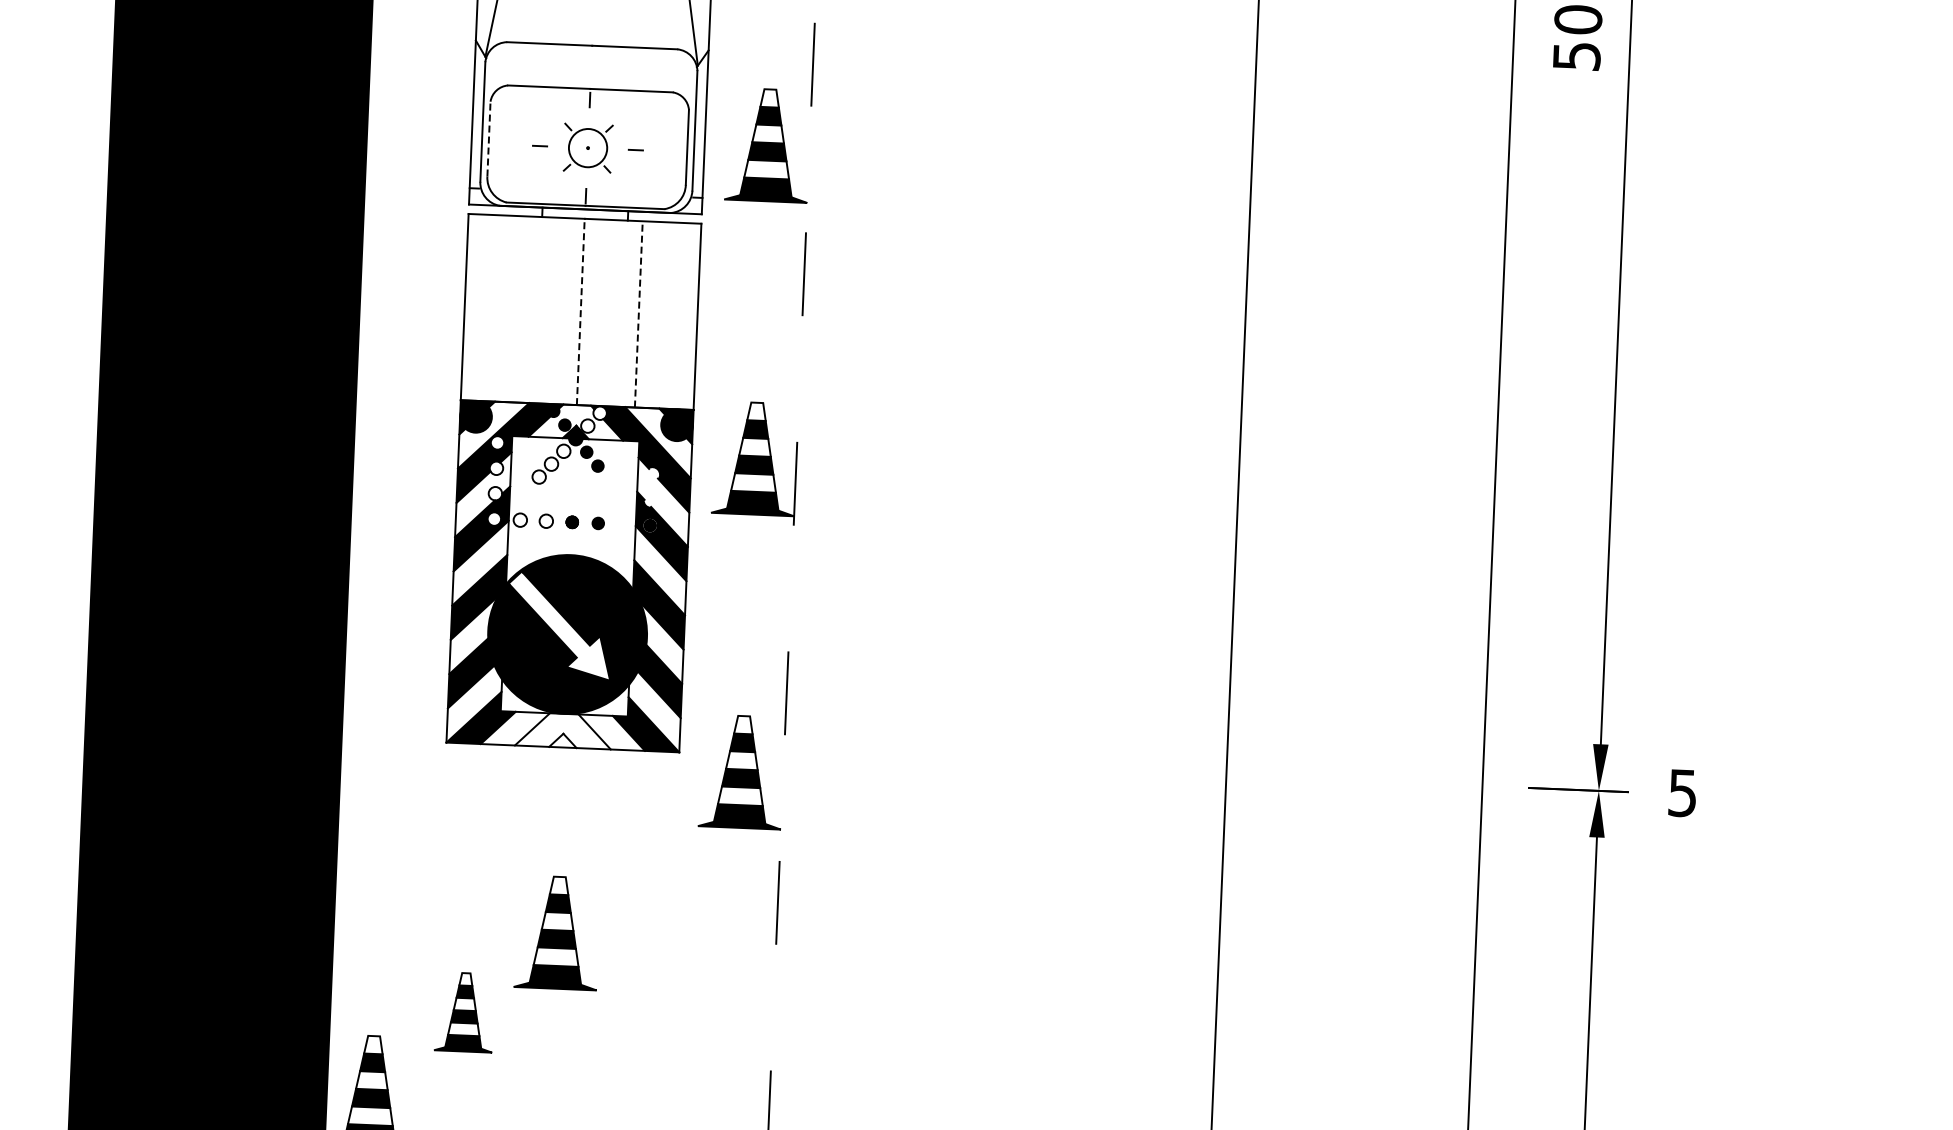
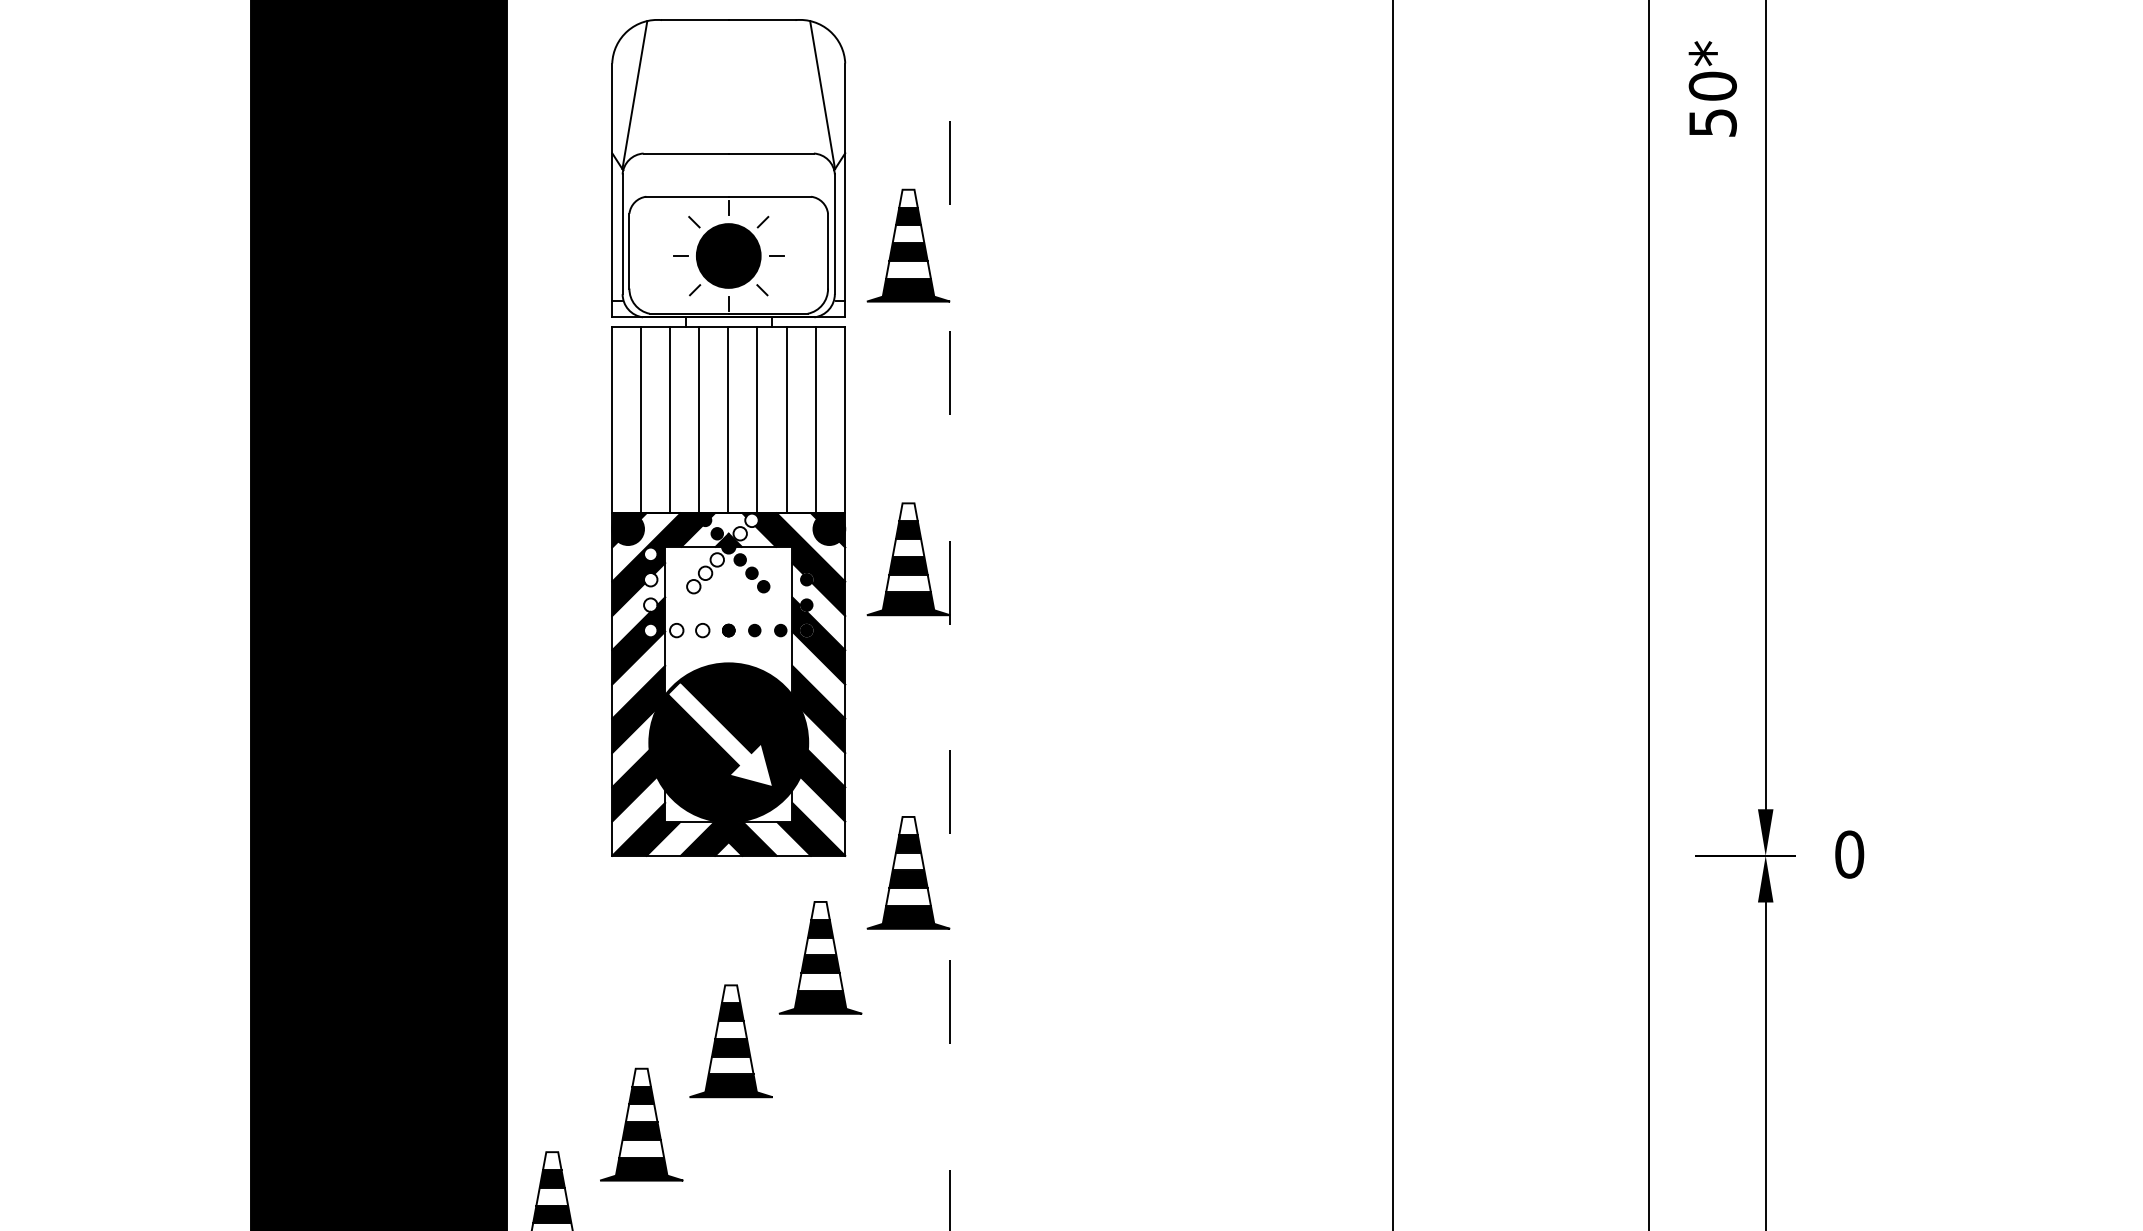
line: (489, 138) -> (629, 250), dashed -> solid
part: (587, 147) -> (728, 255), size x1.67
line: (493, 307) -> (641, 419), added
line: (522, 309) -> (670, 419), added
line: (551, 310) -> (699, 419), added
line: (580, 311) -> (728, 419), dashed -> solid
line: (609, 312) -> (757, 419), added
line: (638, 313) -> (786, 419), dashed -> solid
line: (667, 315) -> (815, 419), added
fill: (652, 474) -> (806, 579), added
fill: (608, 479) -> (763, 586), added
fill: (651, 499) -> (806, 604), added
fill: (624, 524) -> (780, 630), added
fill: (563, 730) -> (728, 838), added
text: (1682, 793) -> (1849, 854), 5 -> 0
part: (650, 852) -> (820, 957), added
part: (464, 1012) -> (641, 1124), size x1.43

